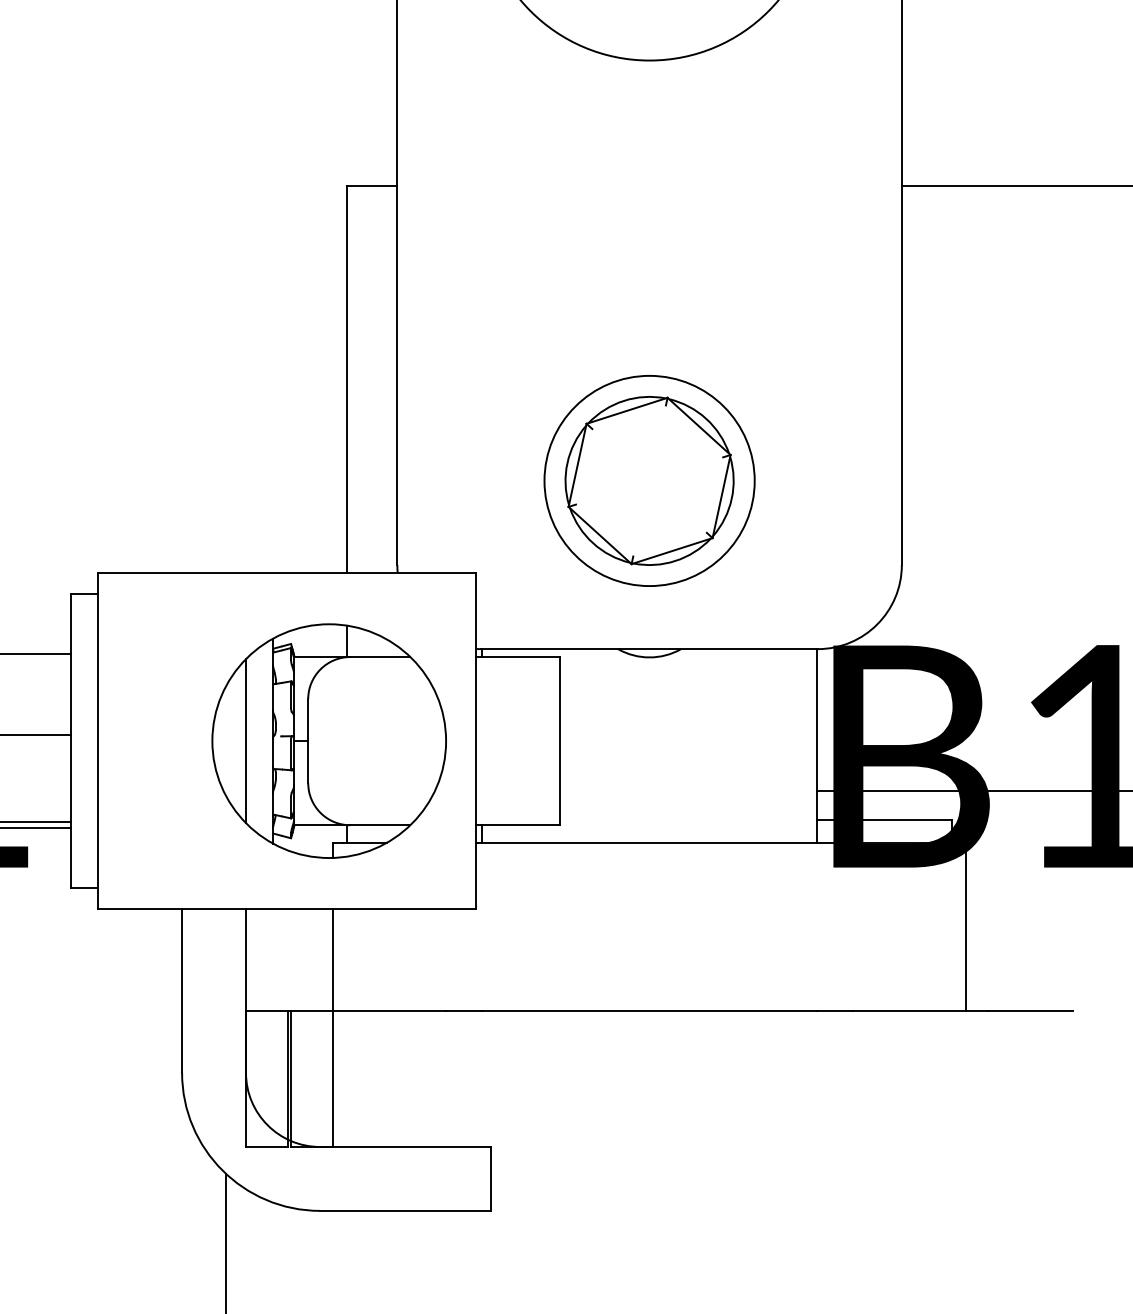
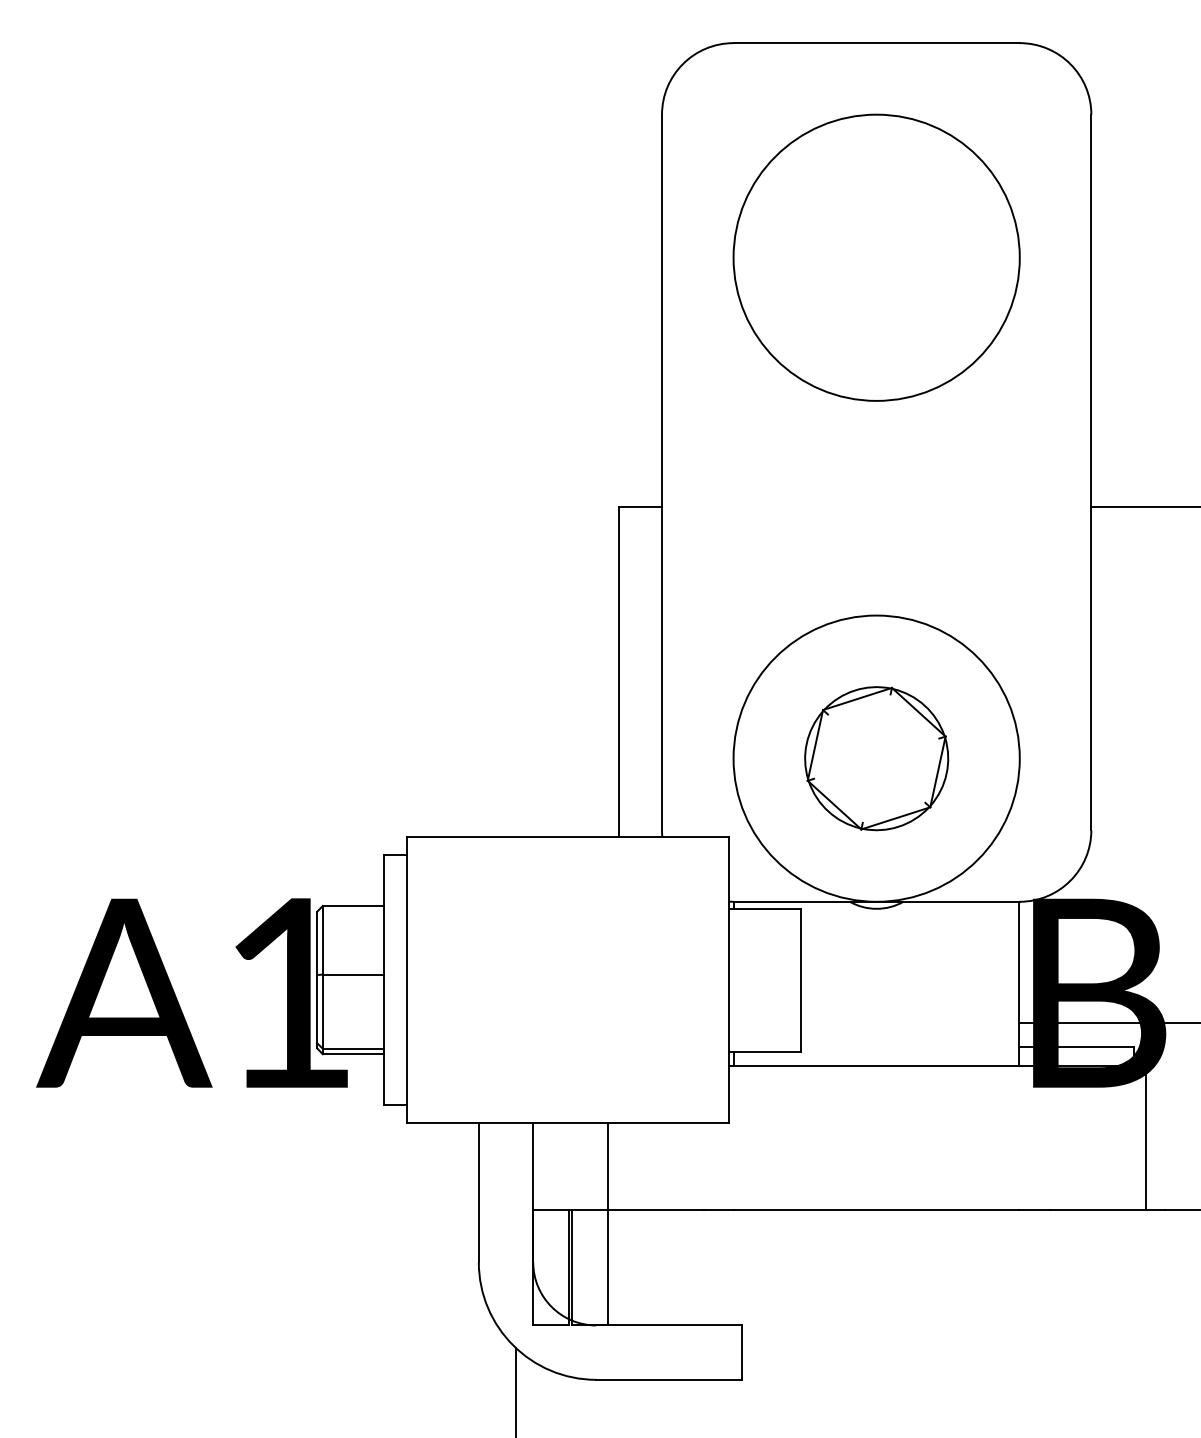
circle: (649, 480) -> (876, 758), size x1.6
part: (328, 740) -> (603, 979), removed

